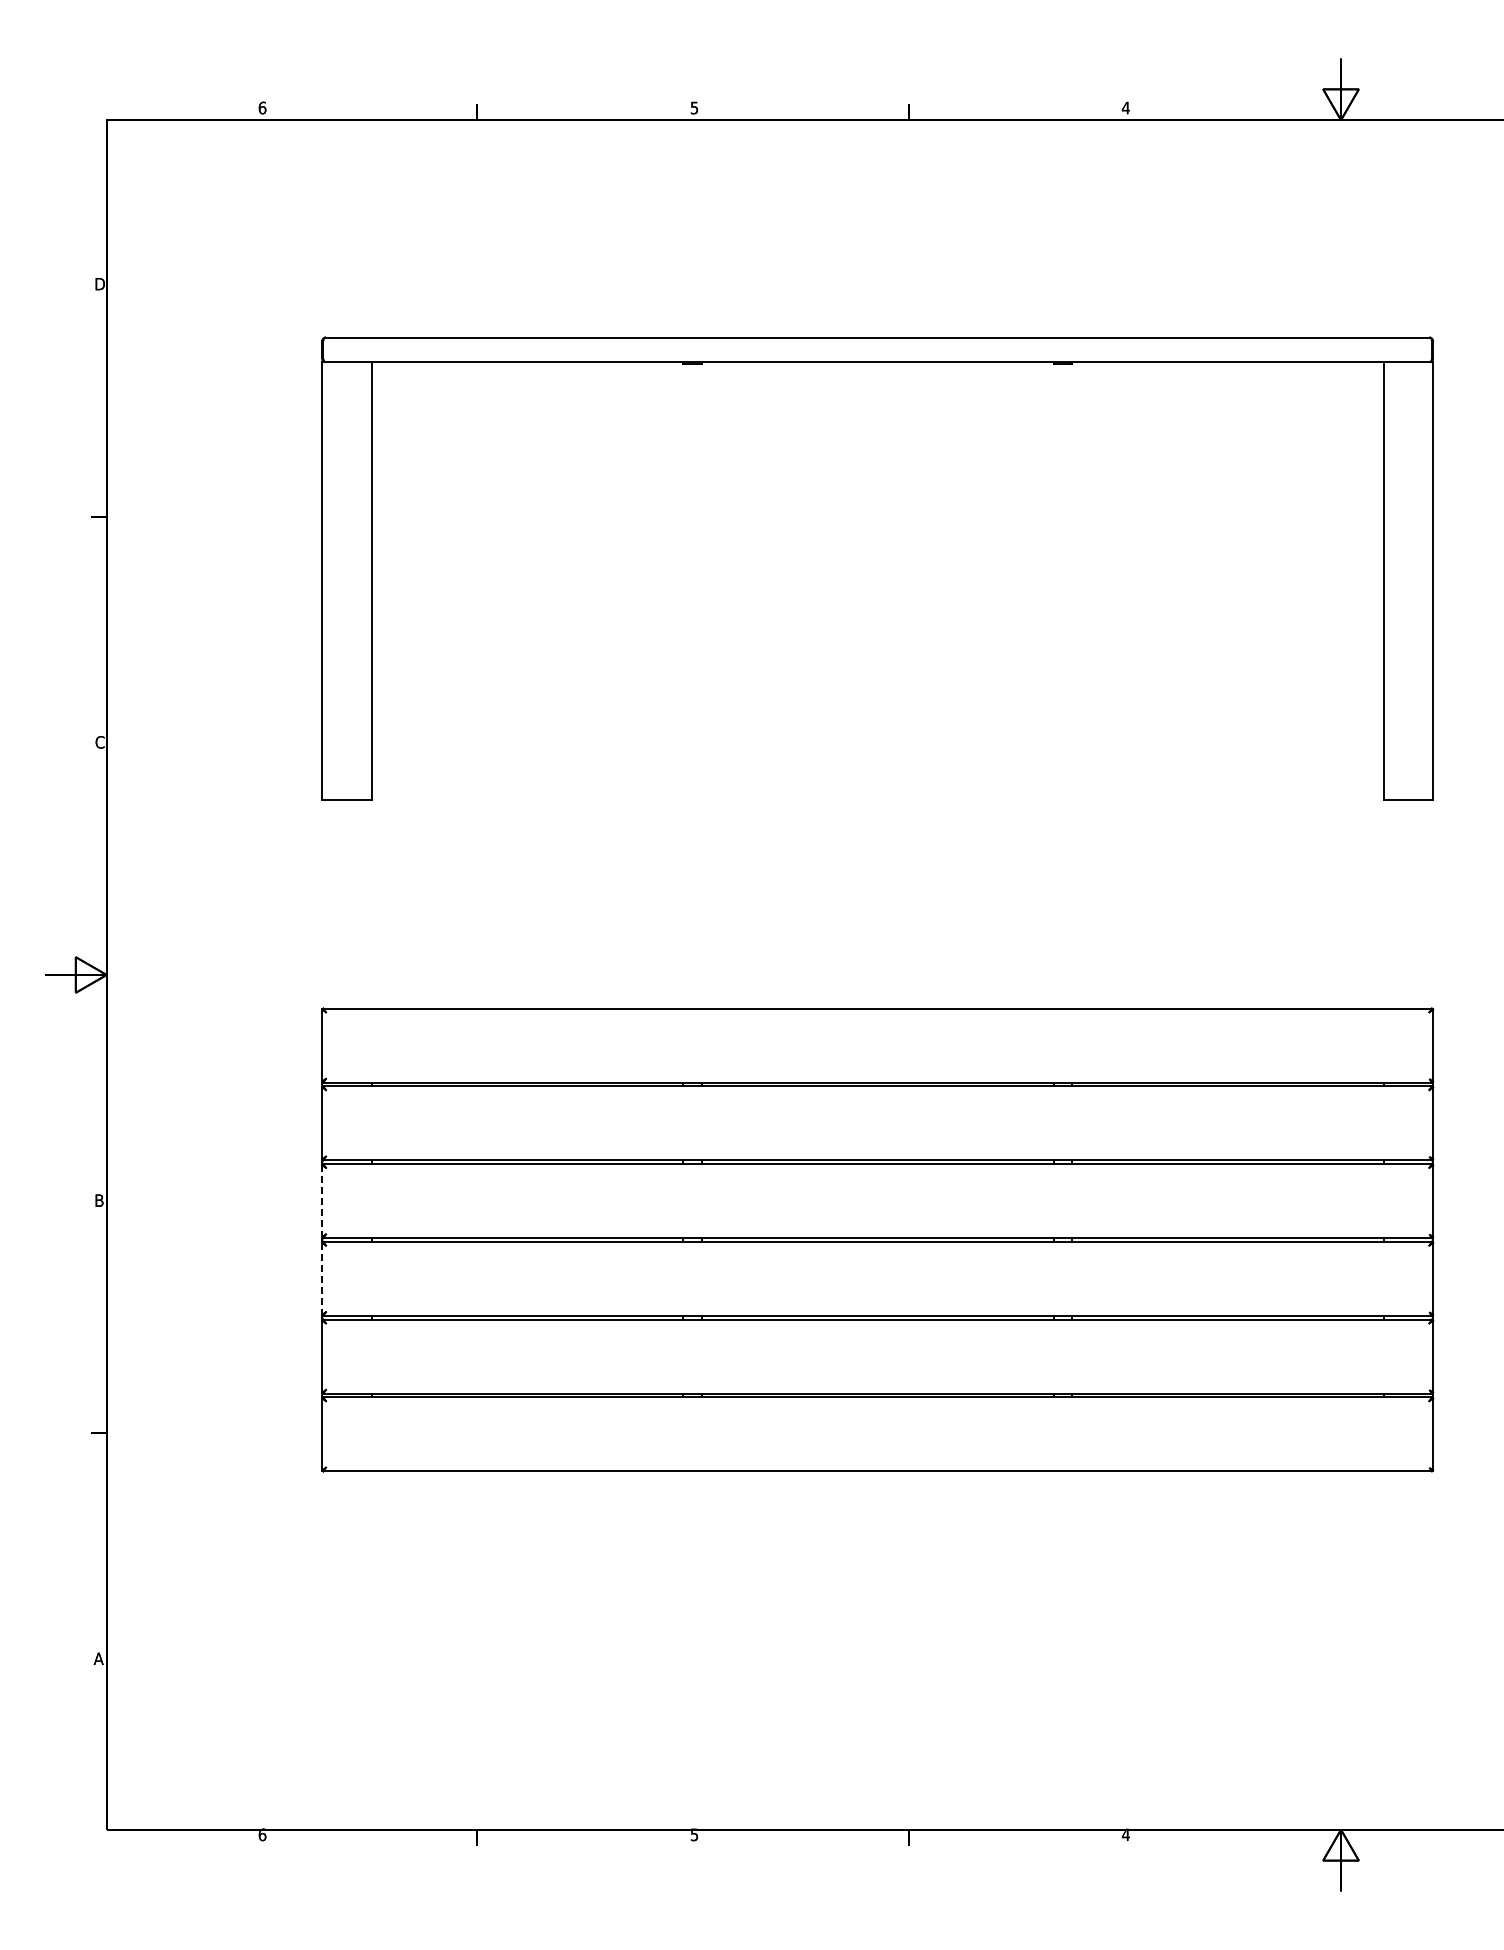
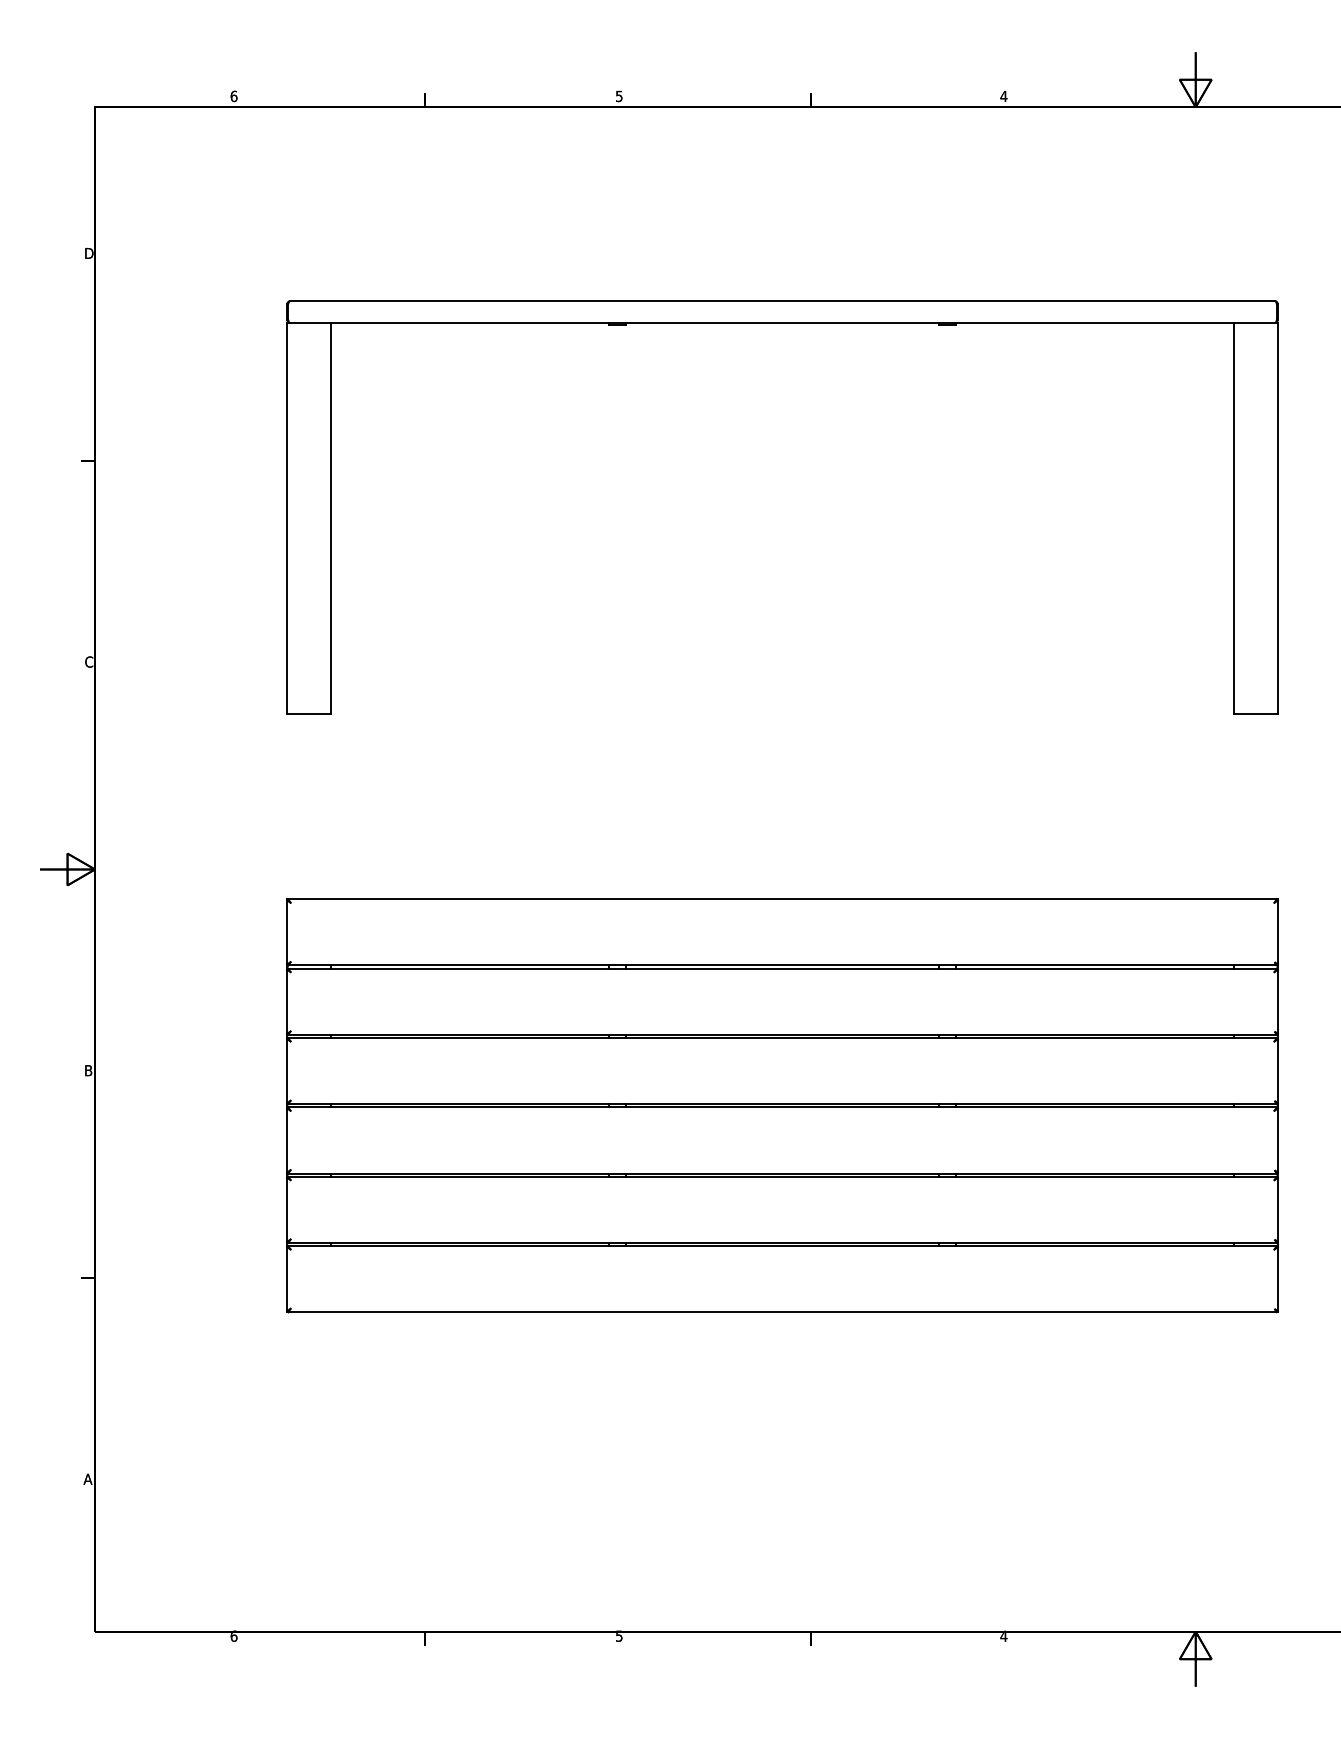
line: (322, 1201) -> (287, 1071), dashed -> solid
line: (322, 1278) -> (287, 1140), dashed -> solid

